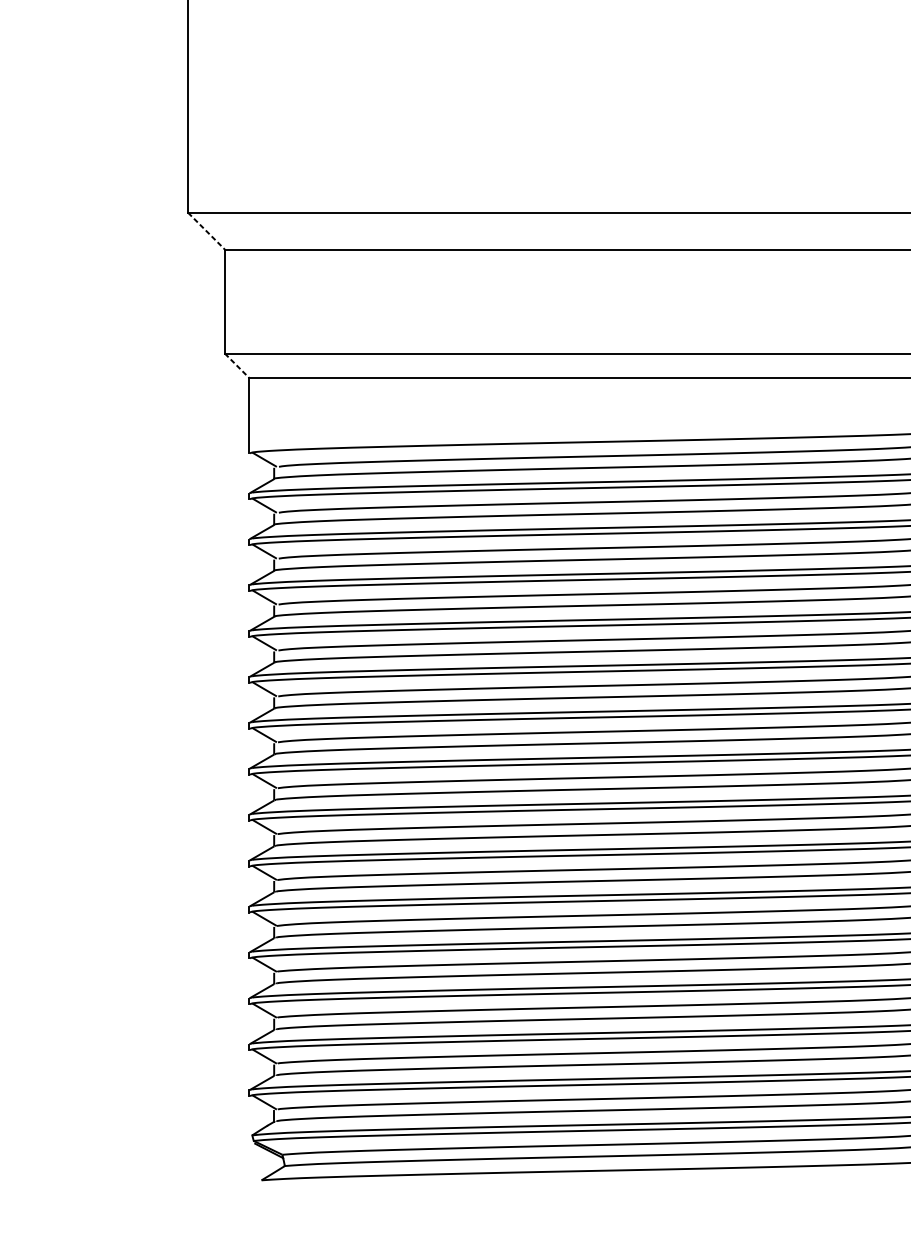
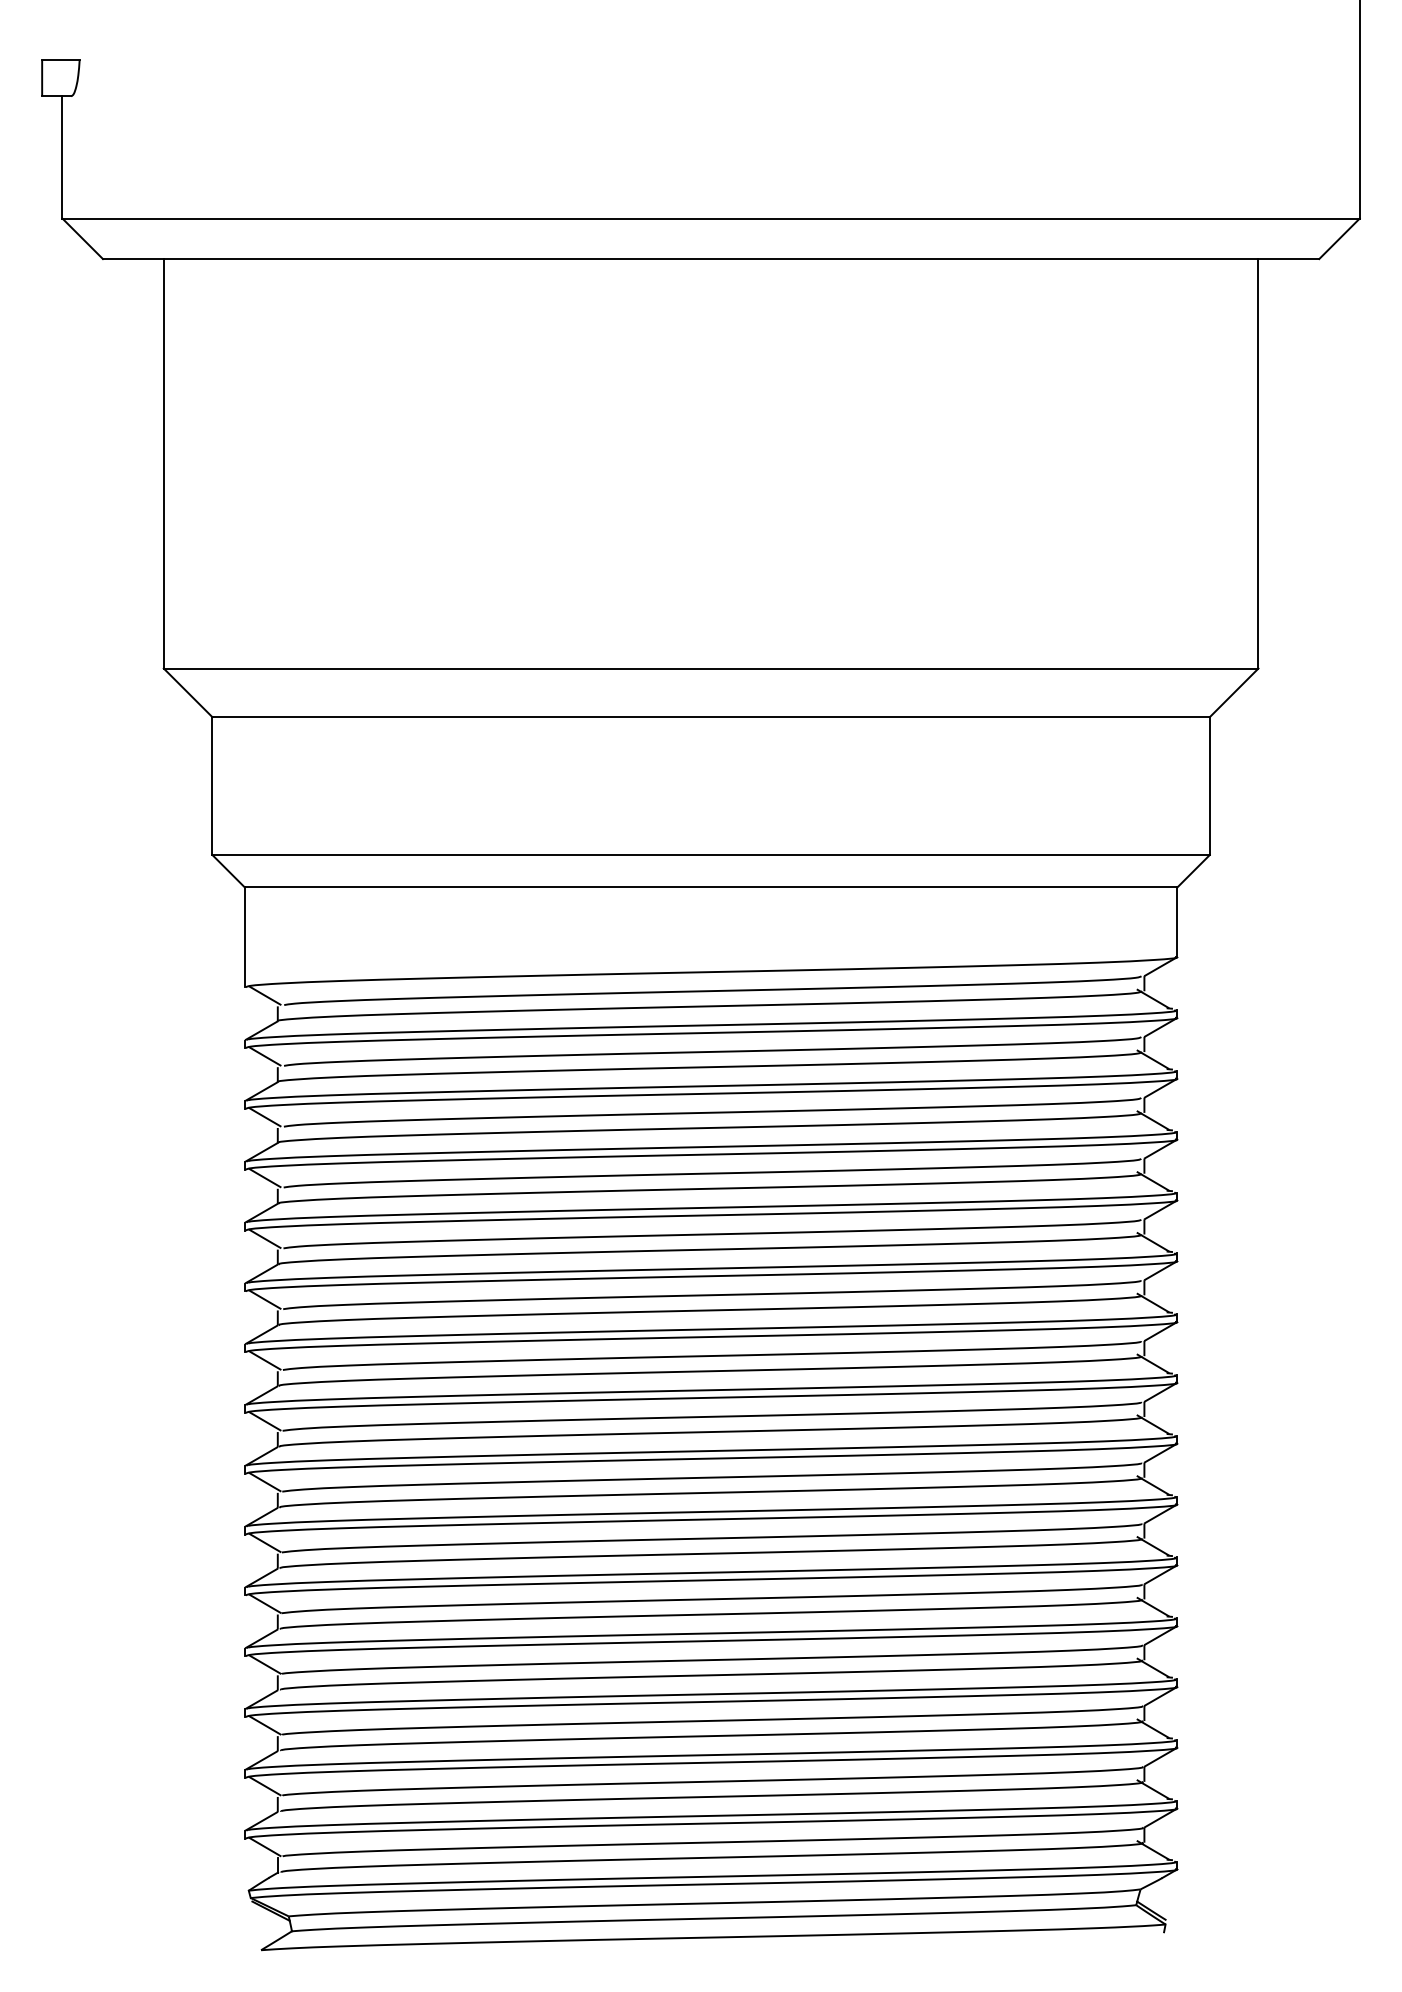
line: (206, 231) -> (188, 693), dashed -> solid
line: (236, 366) -> (228, 871), dashed -> solid

